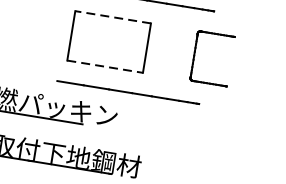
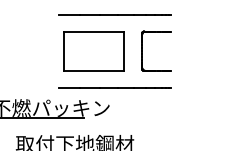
line: (113, 17) -> (94, 31), dashed -> solid
part: (194, 54) -> (142, 50), moved
line: (105, 66) -> (94, 70), dashed -> solid

